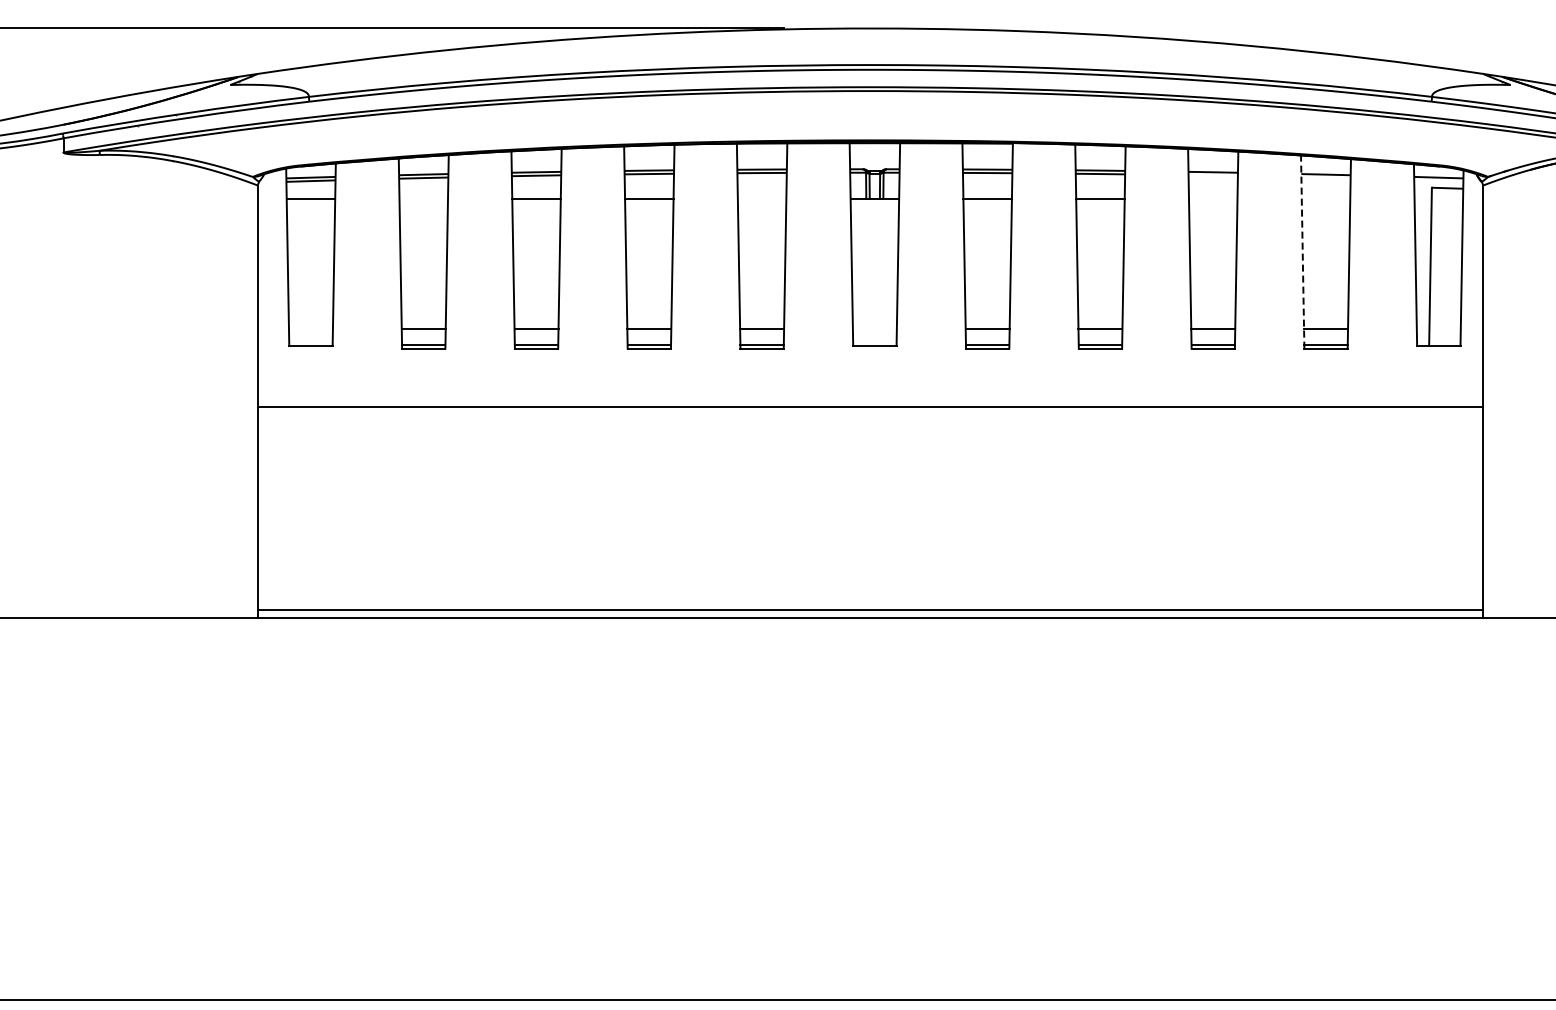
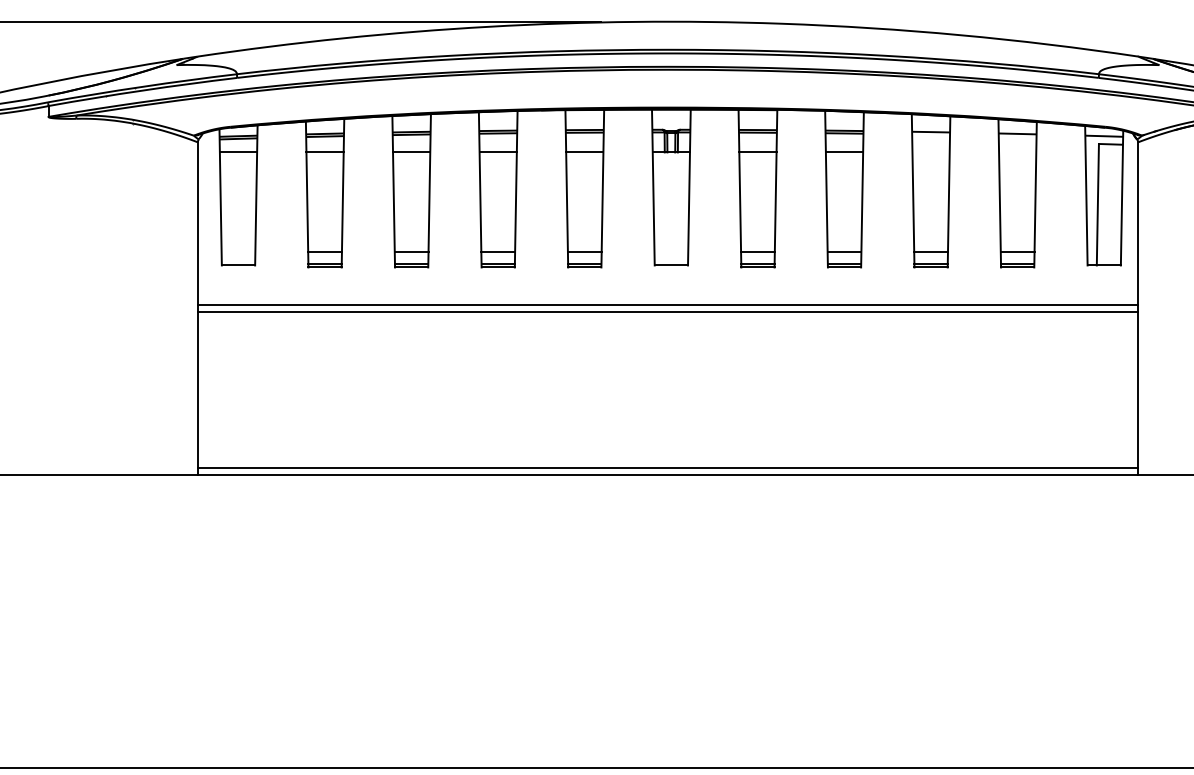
line: (423, 198) -> (324, 152), added
line: (761, 198) -> (584, 152), added
line: (1302, 252) -> (999, 193), dashed -> solid
line: (870, 398) -> (668, 305), added

